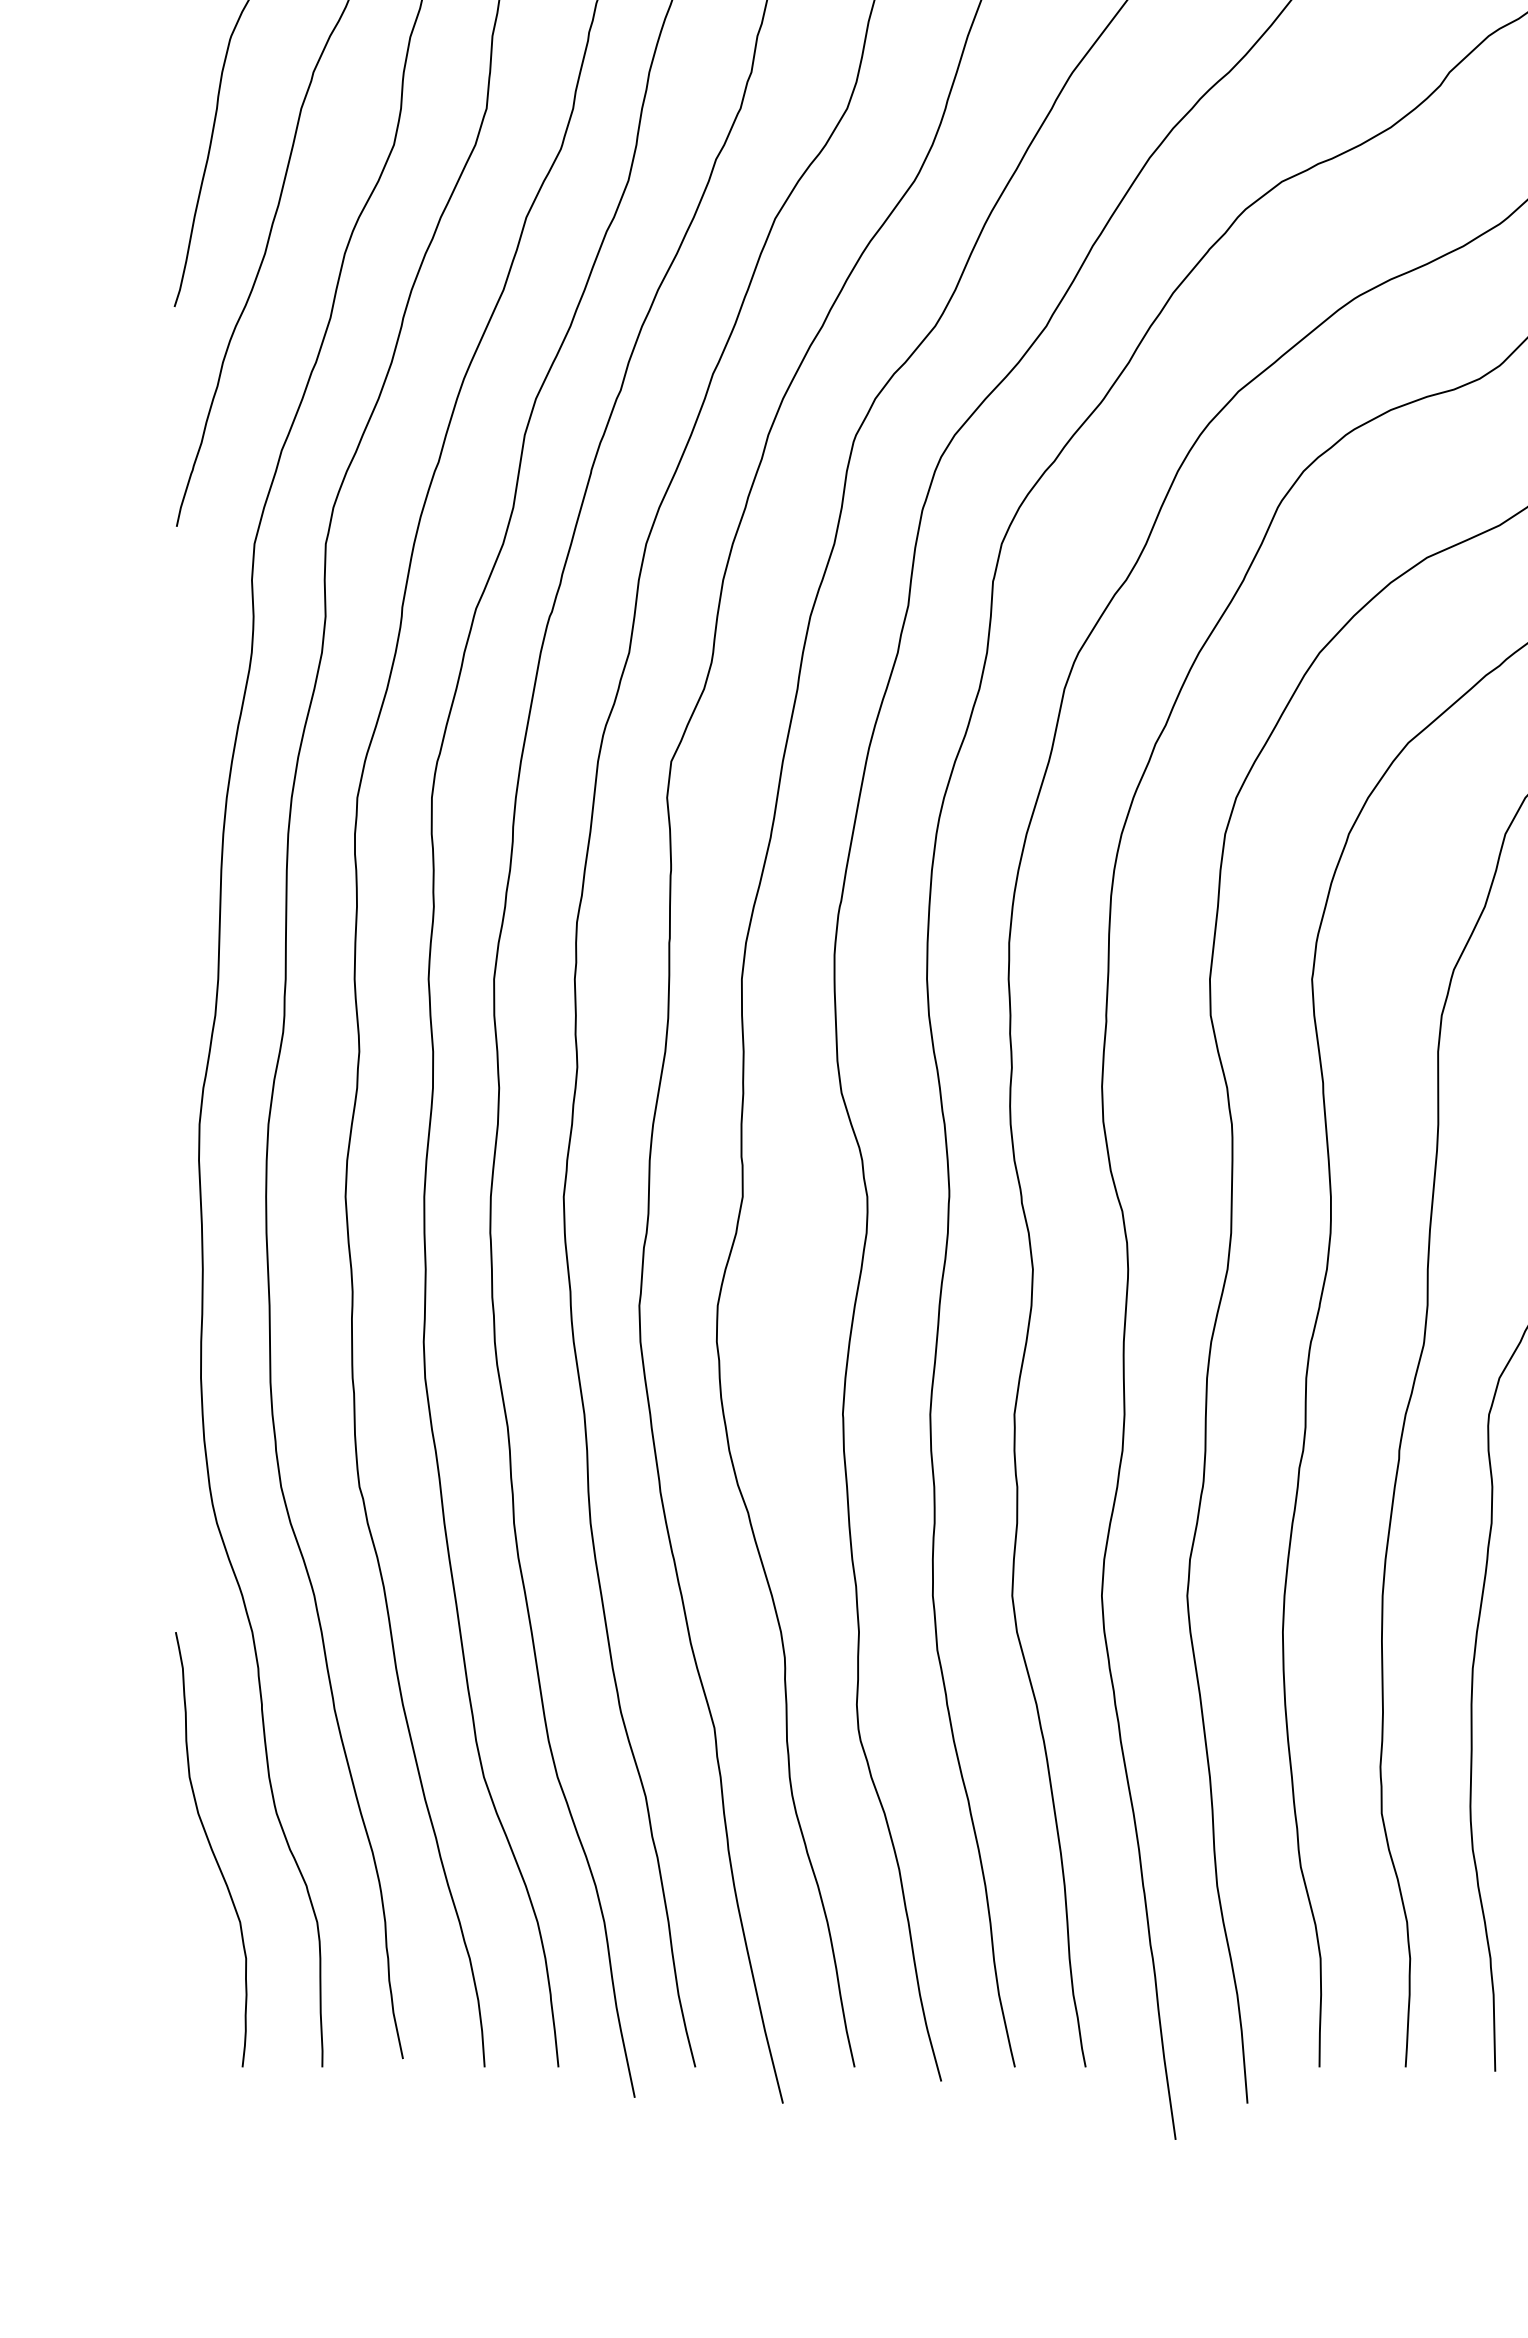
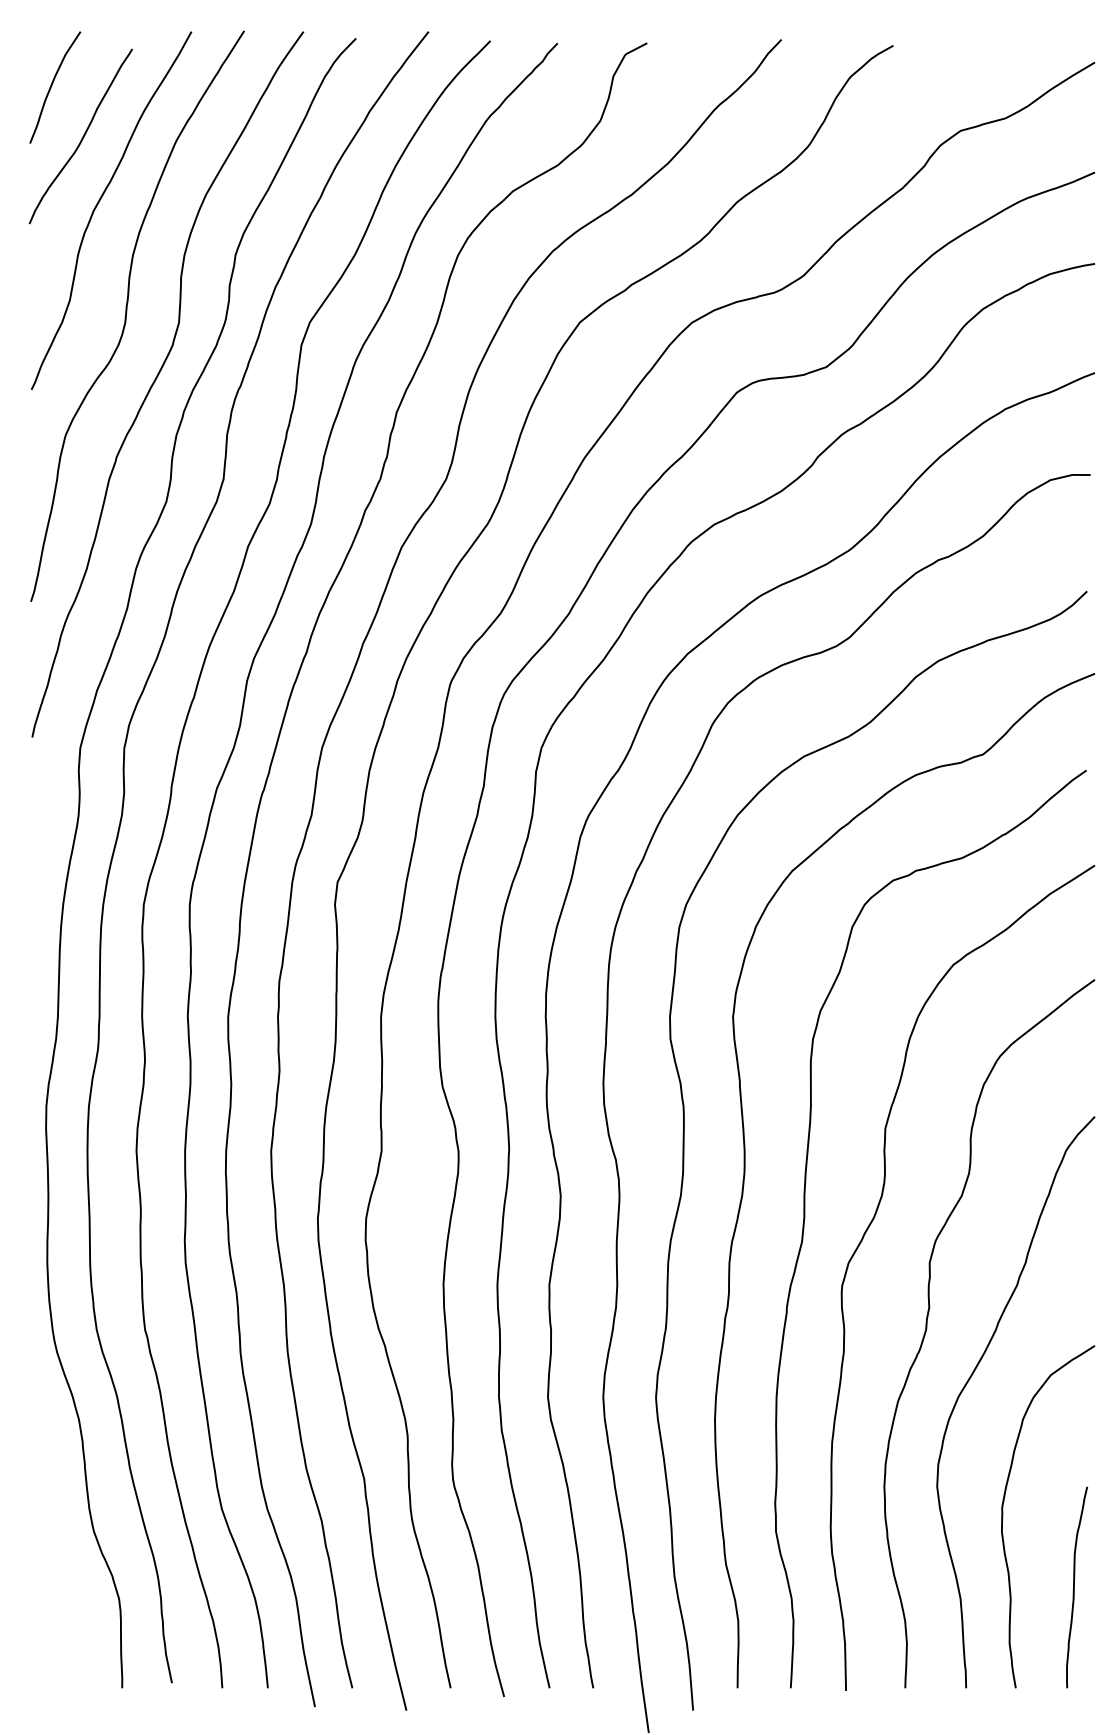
curve: (211, 1848) -> (53, 1553), removed

